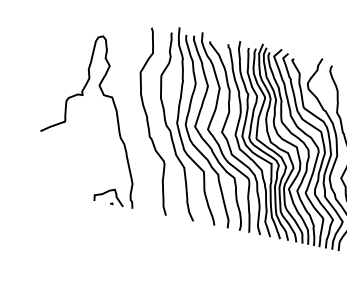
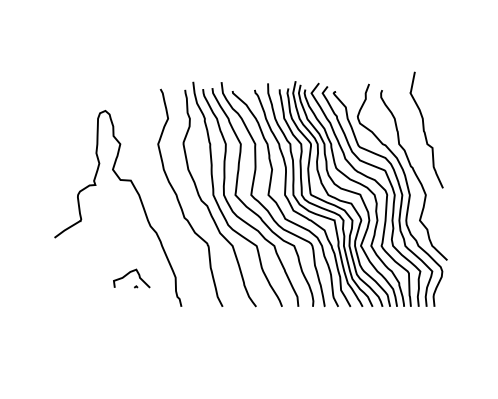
part: (109, 196) -> (131, 278), moved

